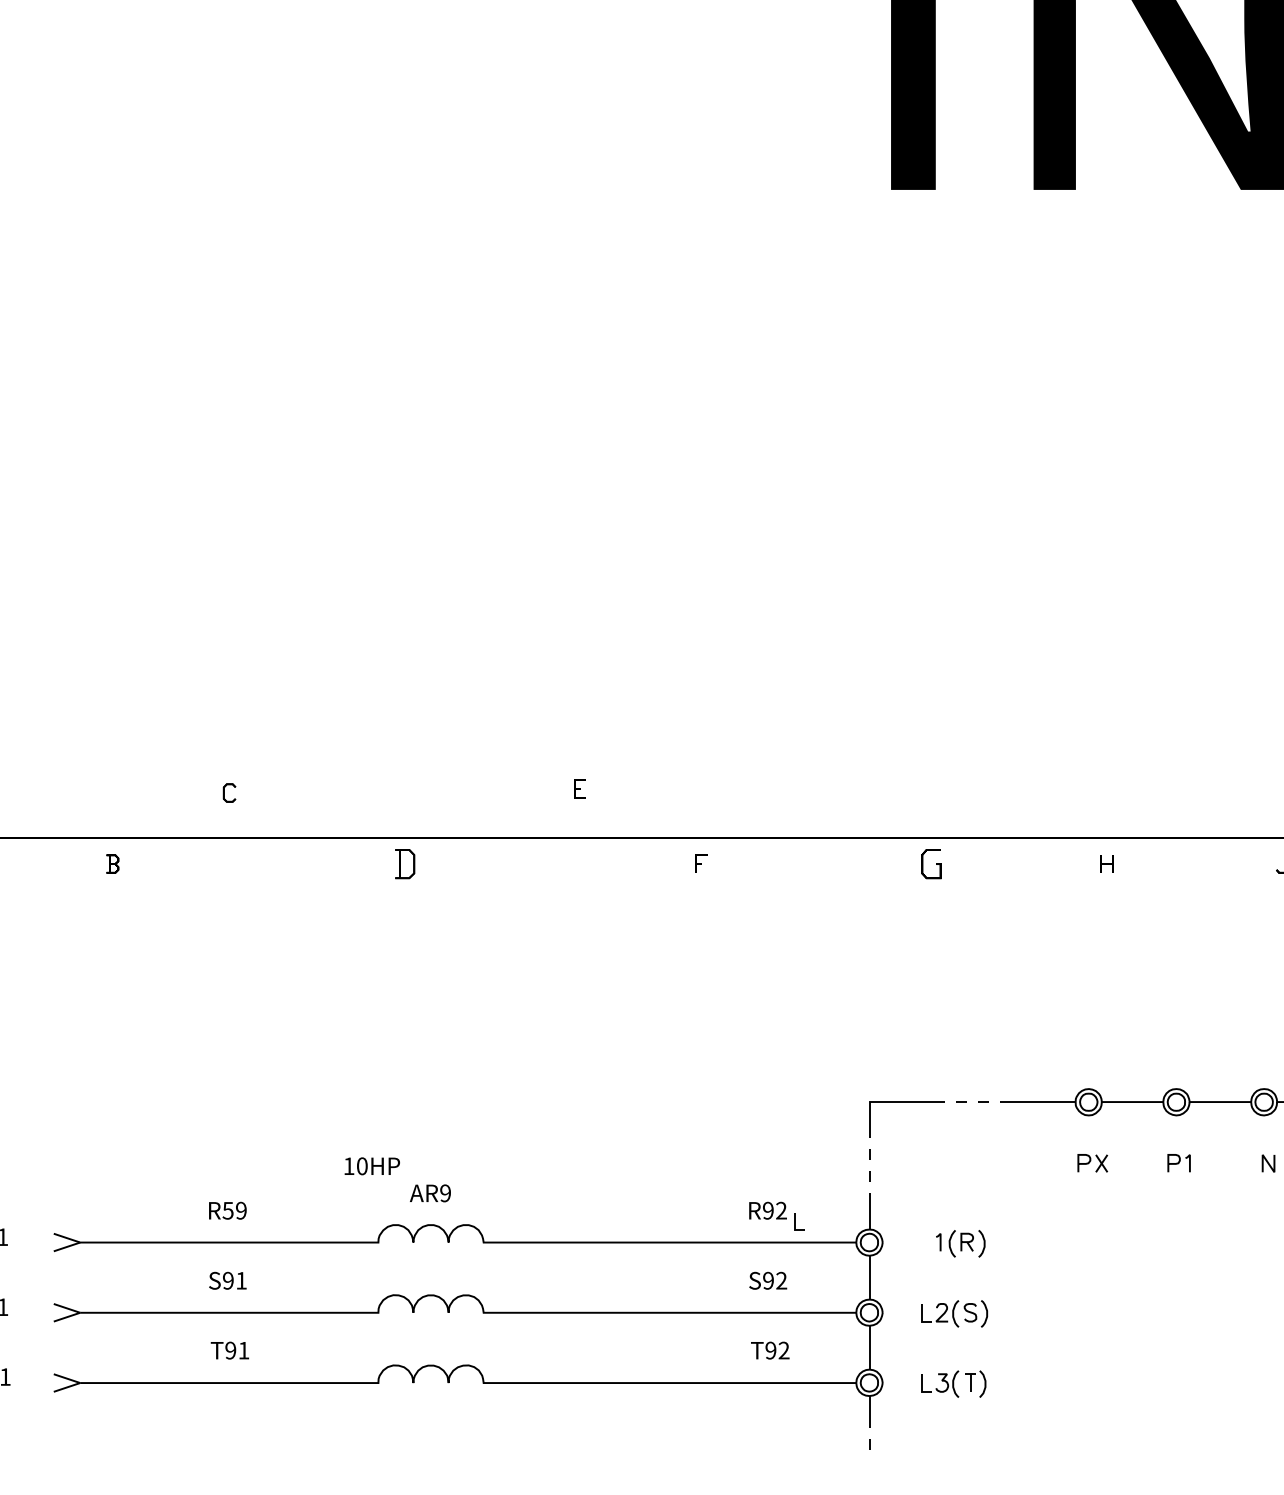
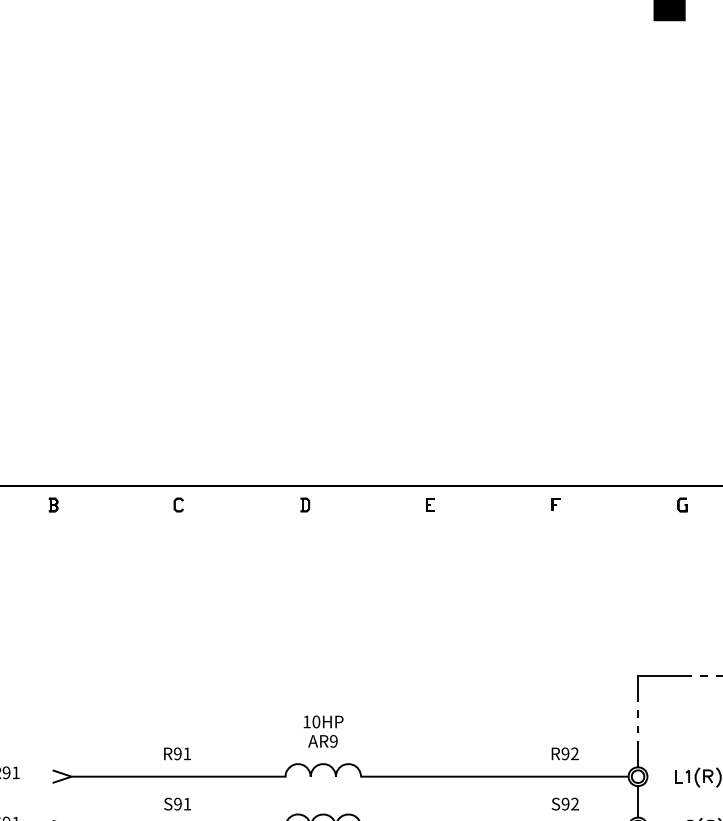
part: (579, 788) -> (429, 504), moved
part: (229, 792) -> (178, 504), moved
part: (112, 863) -> (53, 504), moved
part: (405, 863) -> (305, 504), size x0.62
part: (701, 863) -> (556, 504), moved
part: (931, 863) -> (682, 504), size x0.62
text: (371, 1166) -> (323, 722), moved
text: (234, 1210) -> (182, 753), R59 -> R91
line: (795, 1221) -> (676, 776), moved

